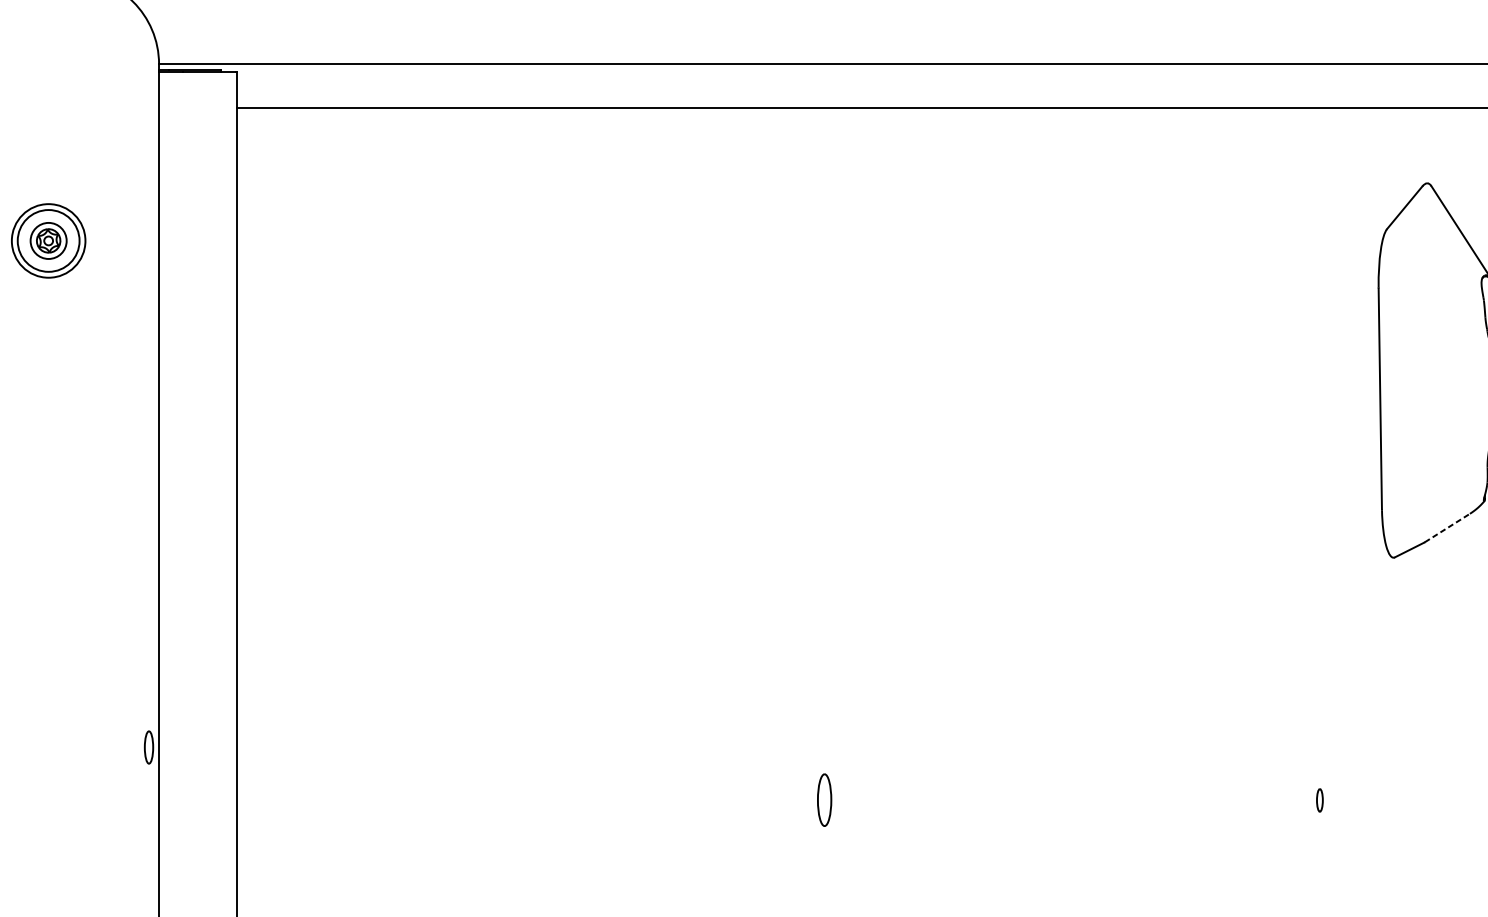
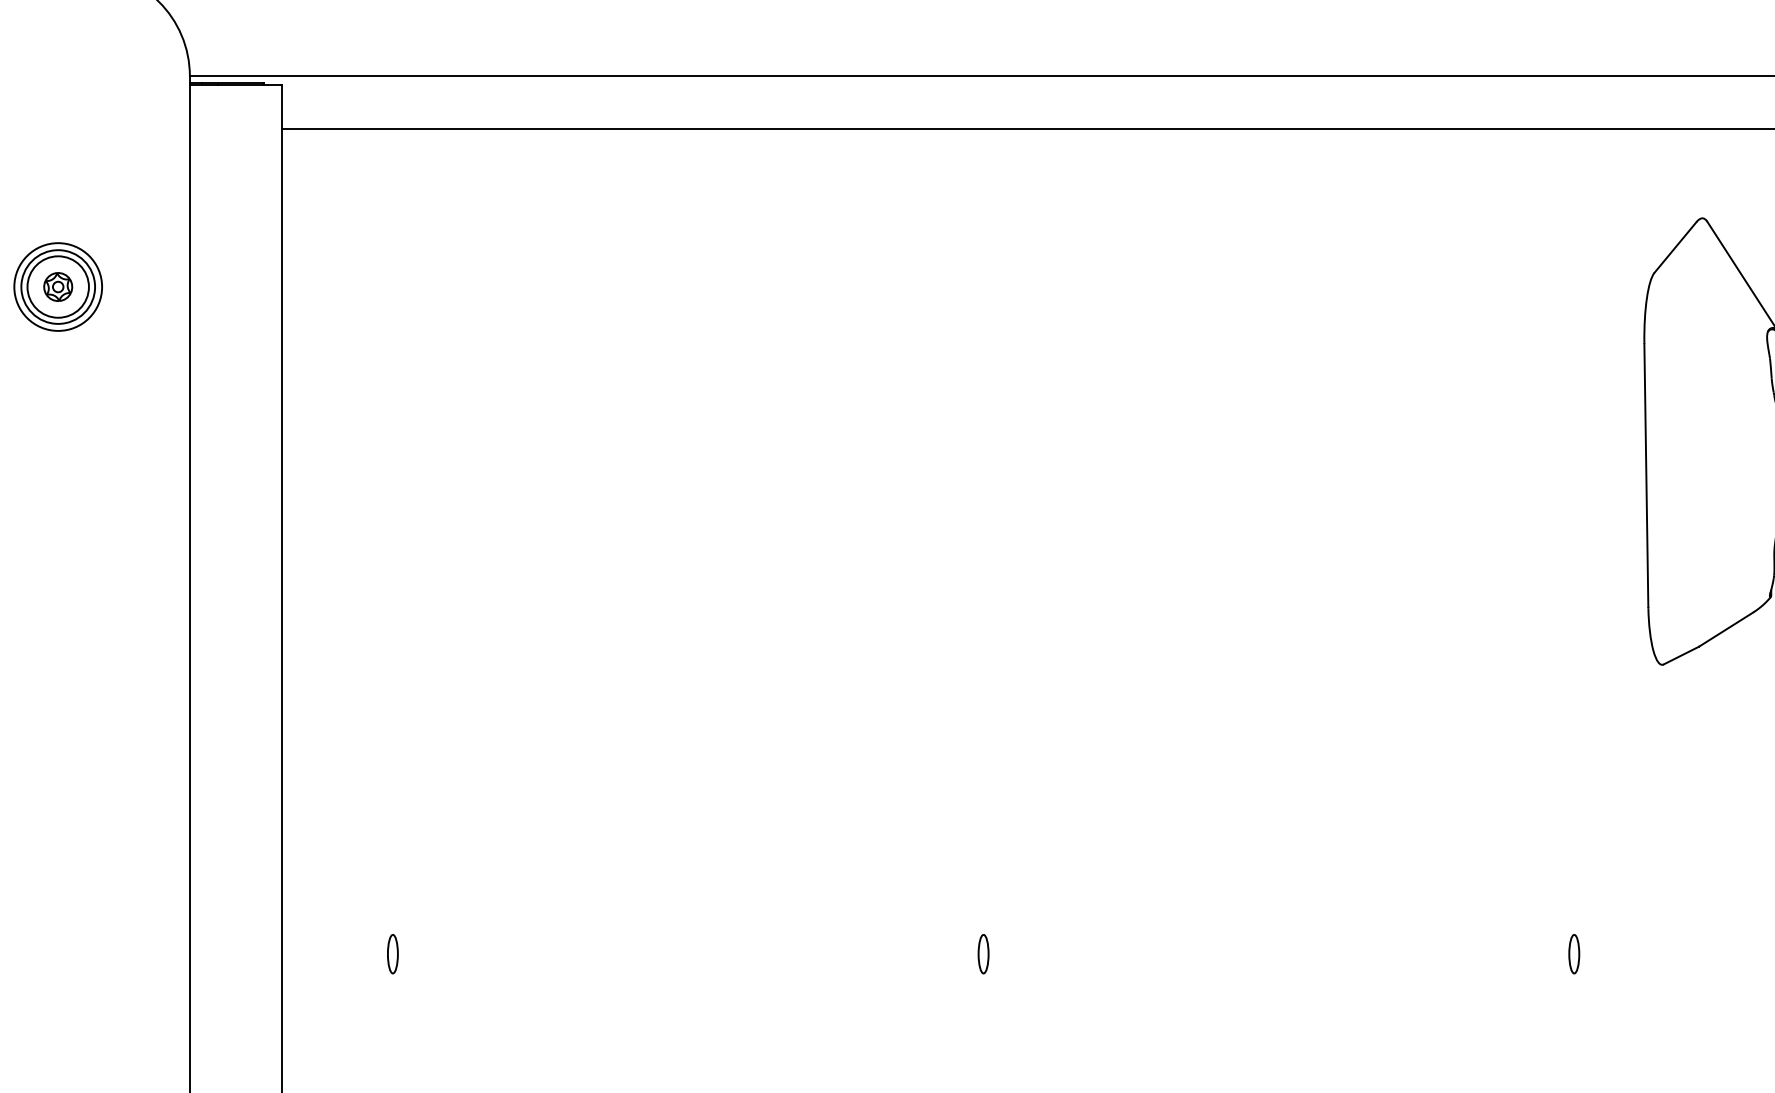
circle: (48, 240) -> (57, 286), size x1.43
line: (1447, 528) -> (1726, 629), dashed -> solid
part: (148, 747) -> (392, 954), moved
part: (824, 800) -> (983, 954), size x0.62
part: (1320, 800) -> (1574, 954), size x1.43

